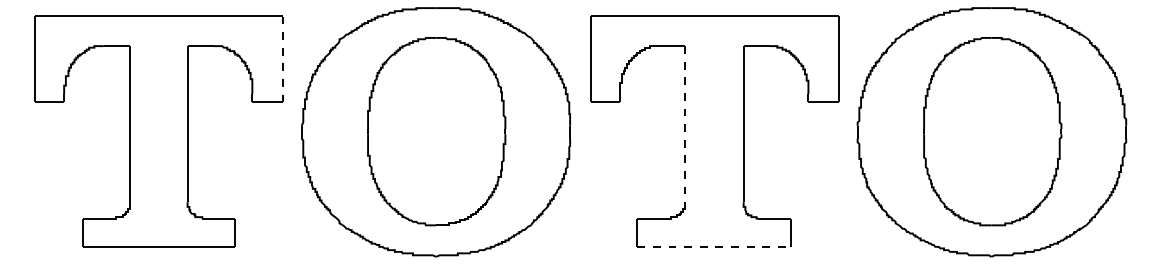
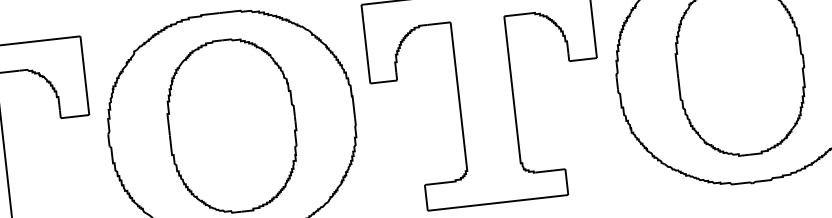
line: (283, 58) -> (84, 74), dashed -> solid
line: (684, 124) -> (458, 94), dashed -> solid
line: (714, 246) -> (498, 202), dashed -> solid

